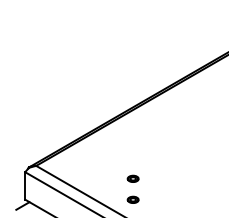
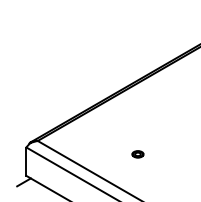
part: (132, 199) -> (137, 175), removed

